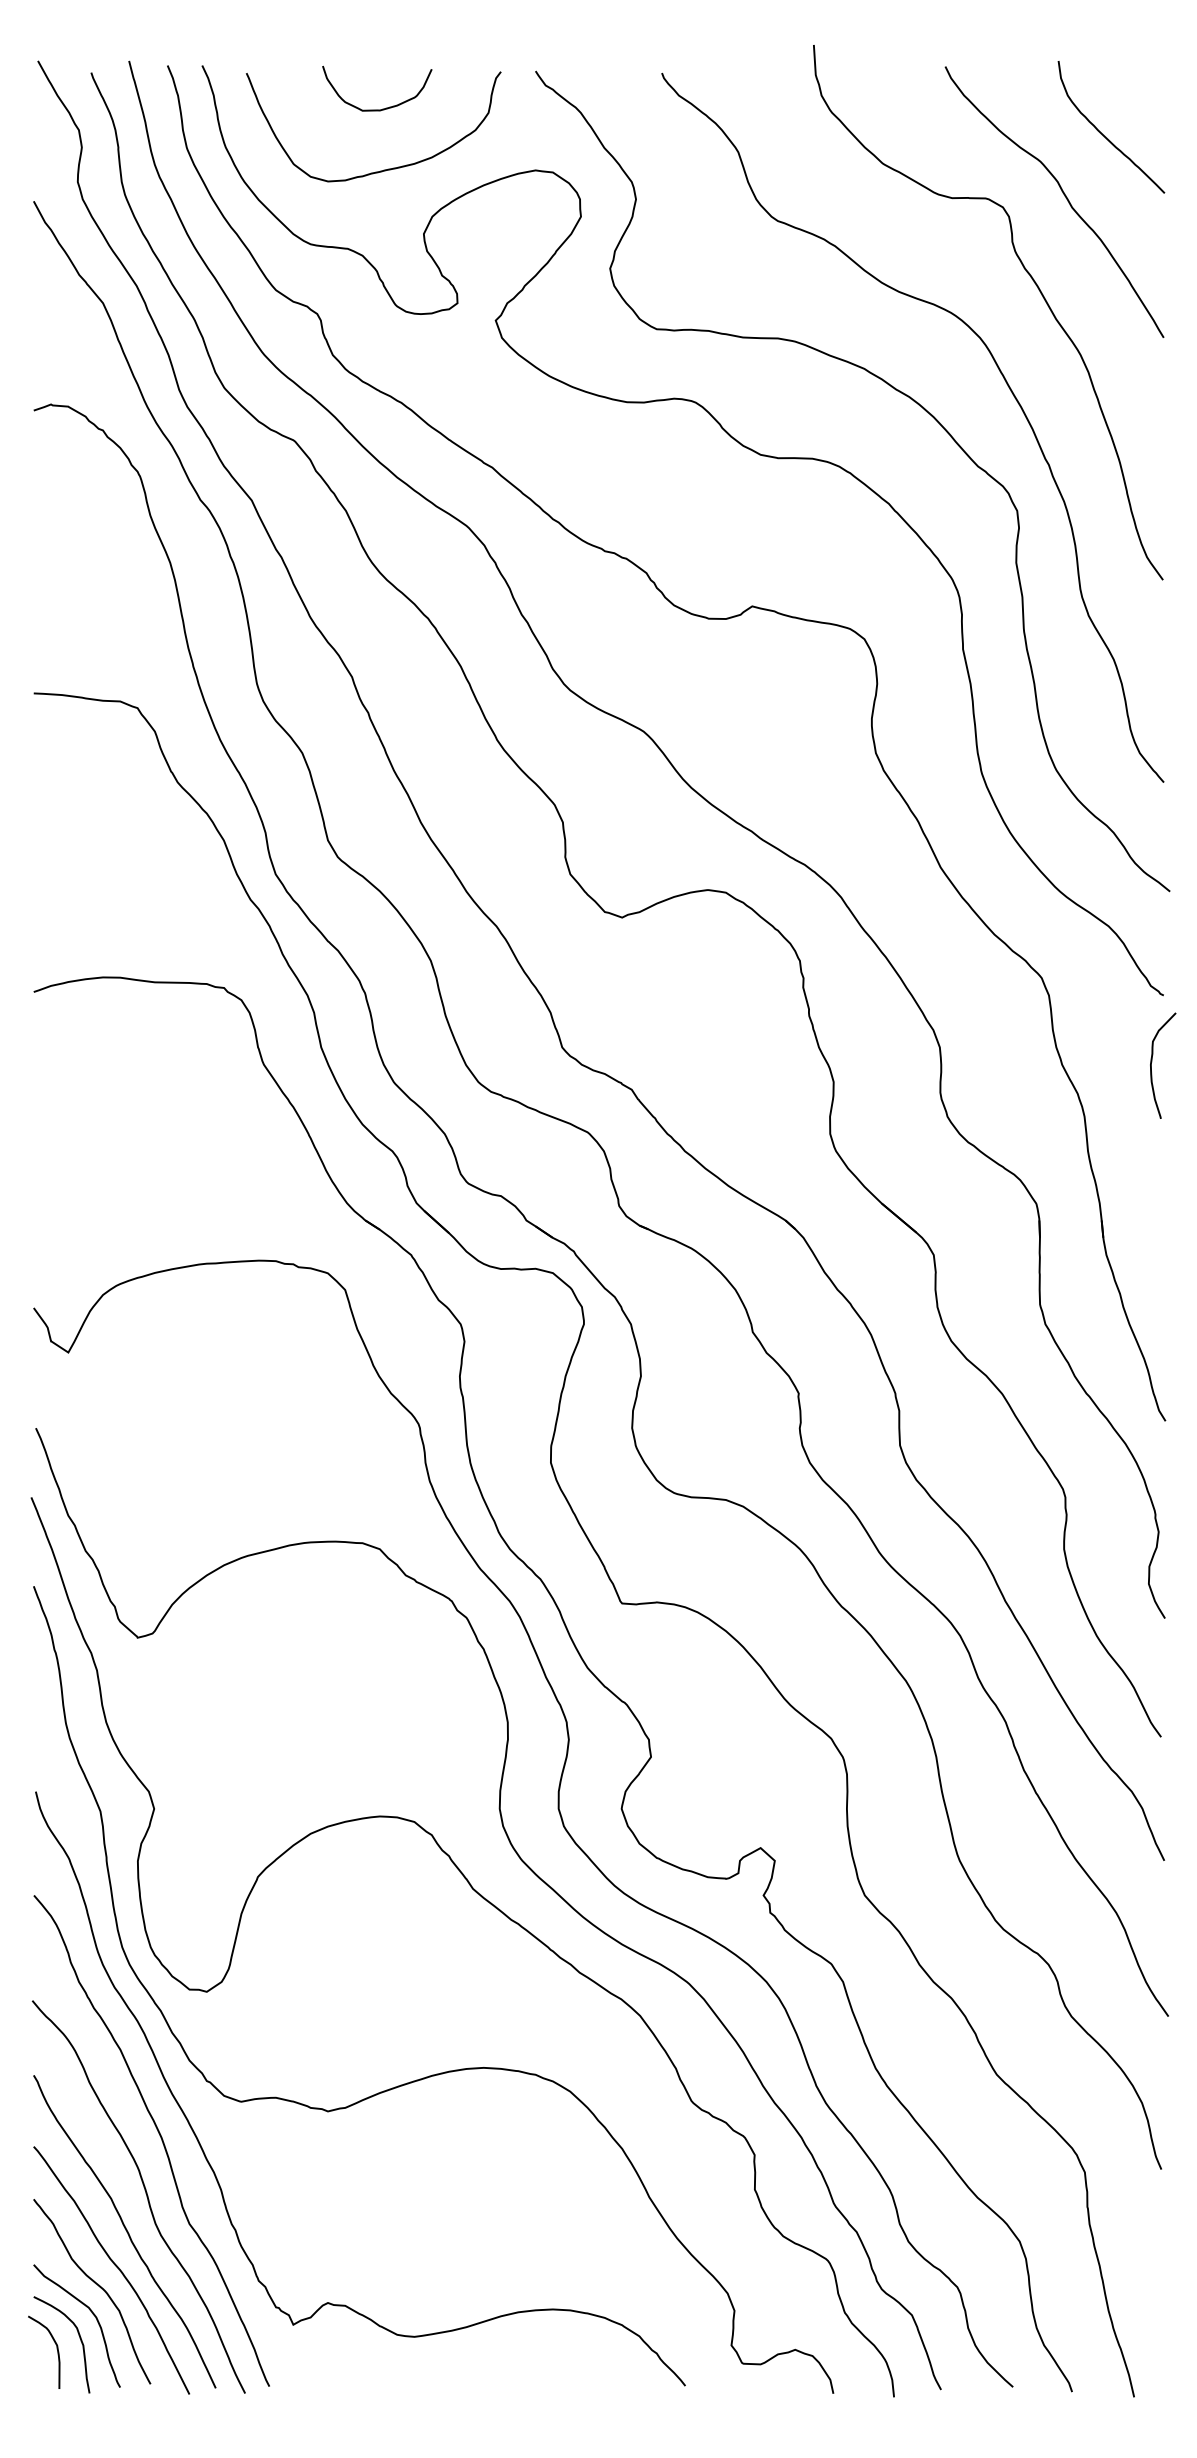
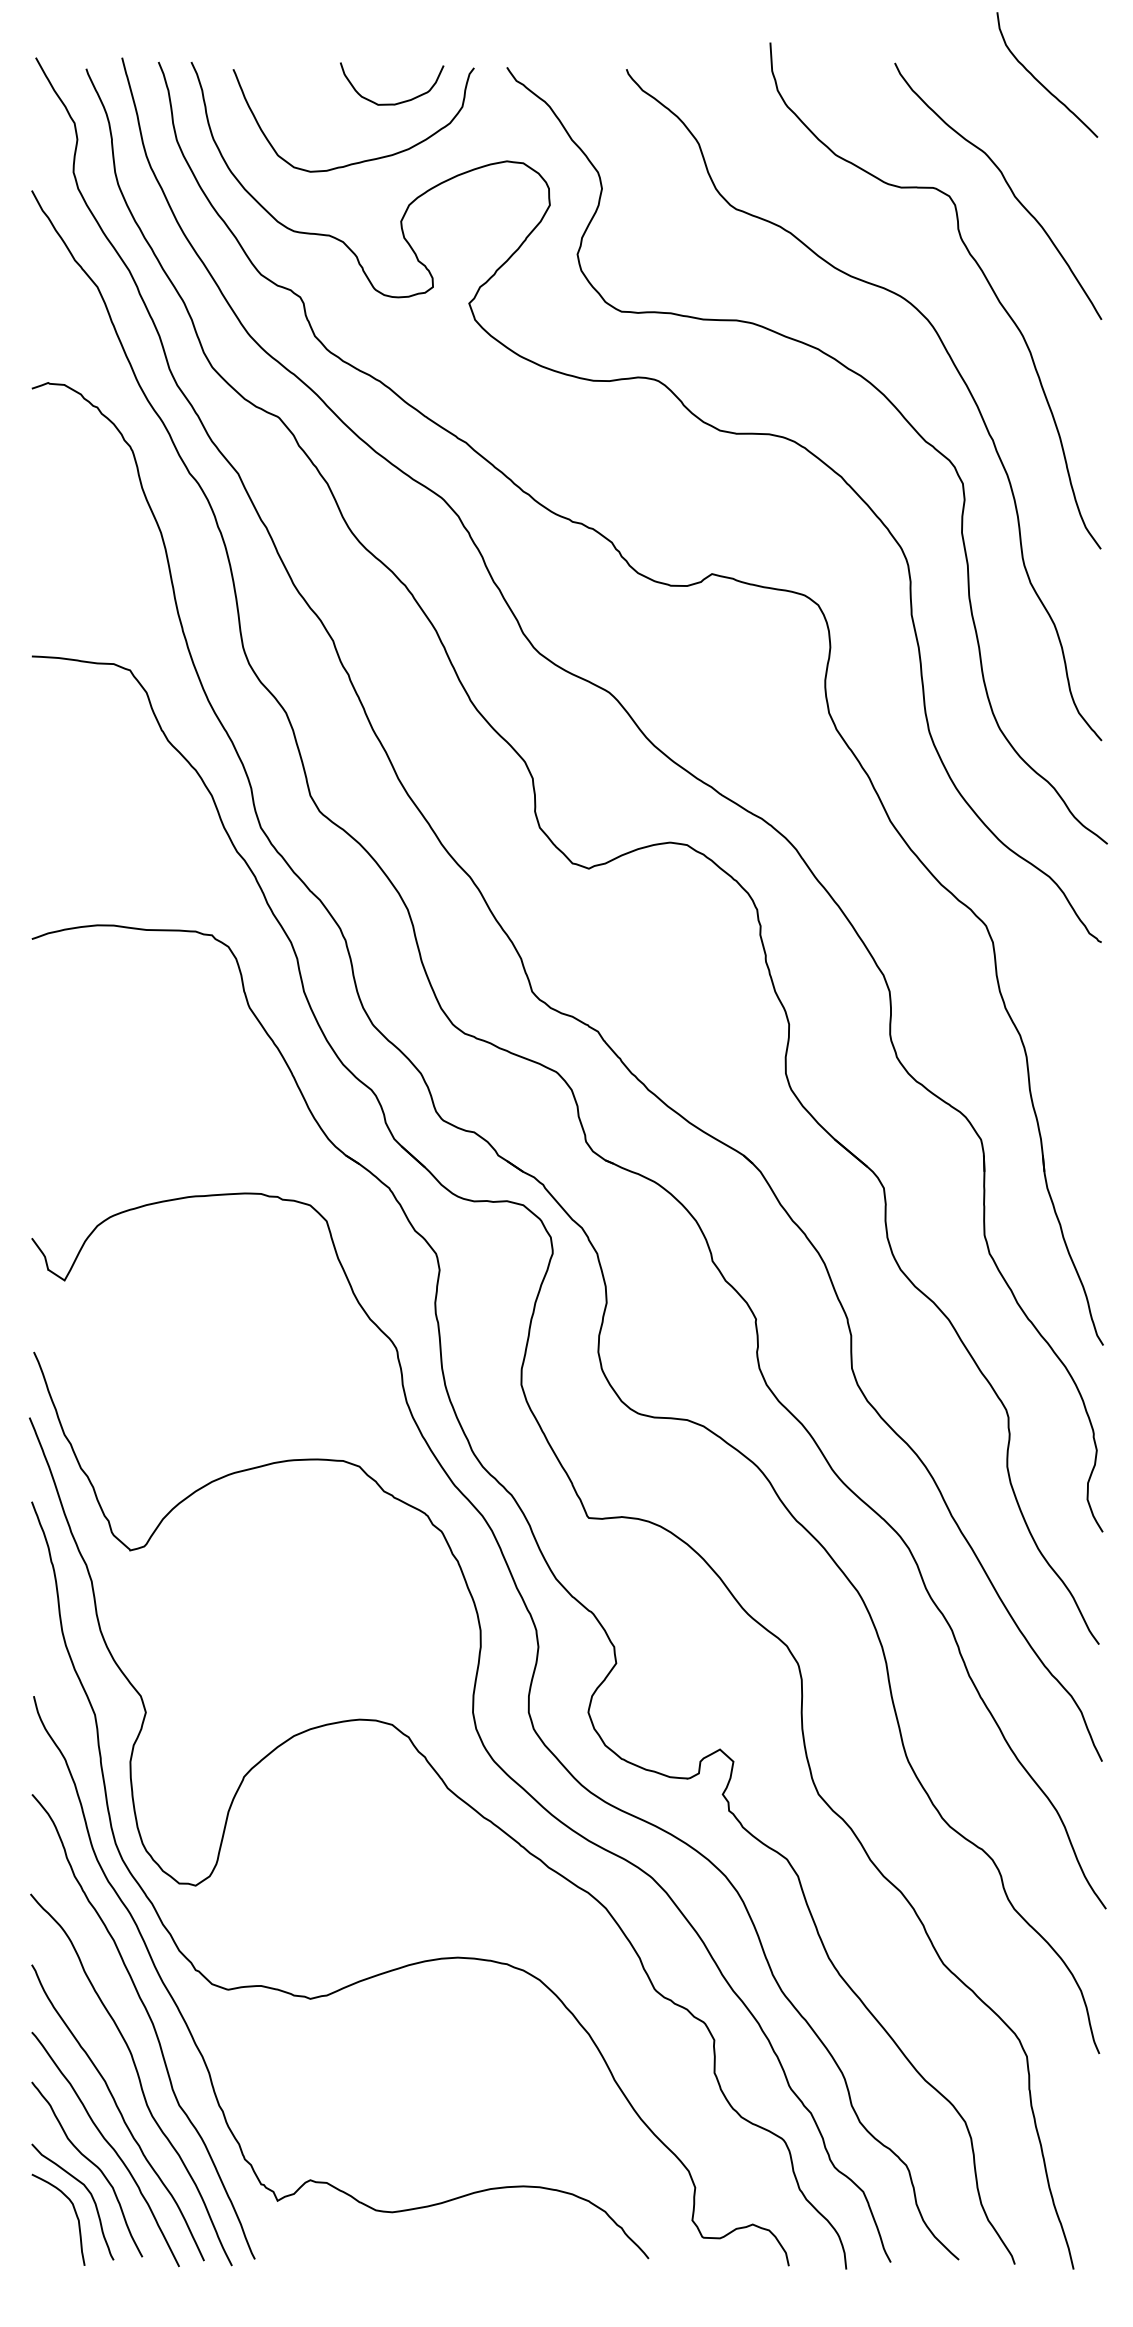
curve: (382, 108) -> (397, 102), moved
curve: (1103, 134) -> (1039, 81), moved
curve: (1152, 1062) -> (1090, 1005), removed
curve: (56, 2349) -> (53, 2224), removed

